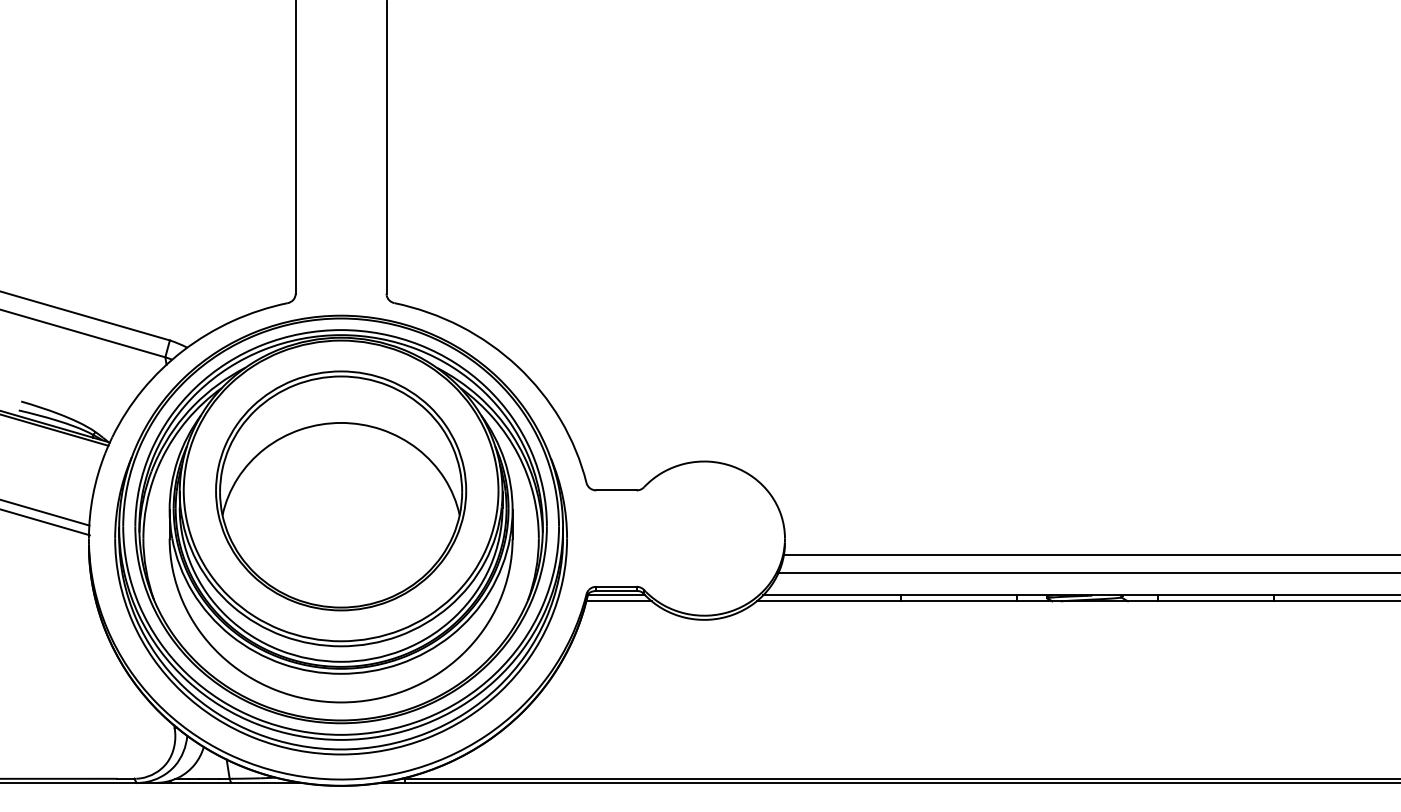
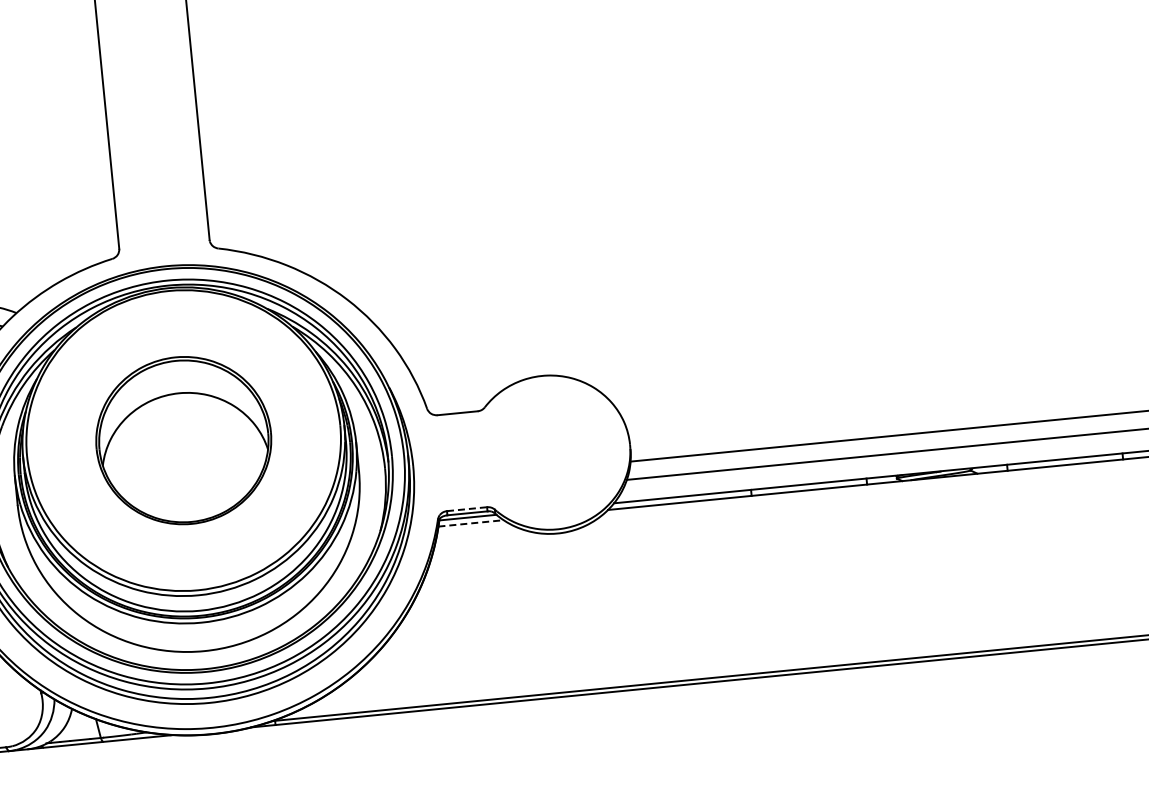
part: (341, 490) -> (184, 440), size x0.7
line: (616, 586) -> (467, 508), solid -> dashed
line: (619, 601) -> (471, 523), solid -> dashed

